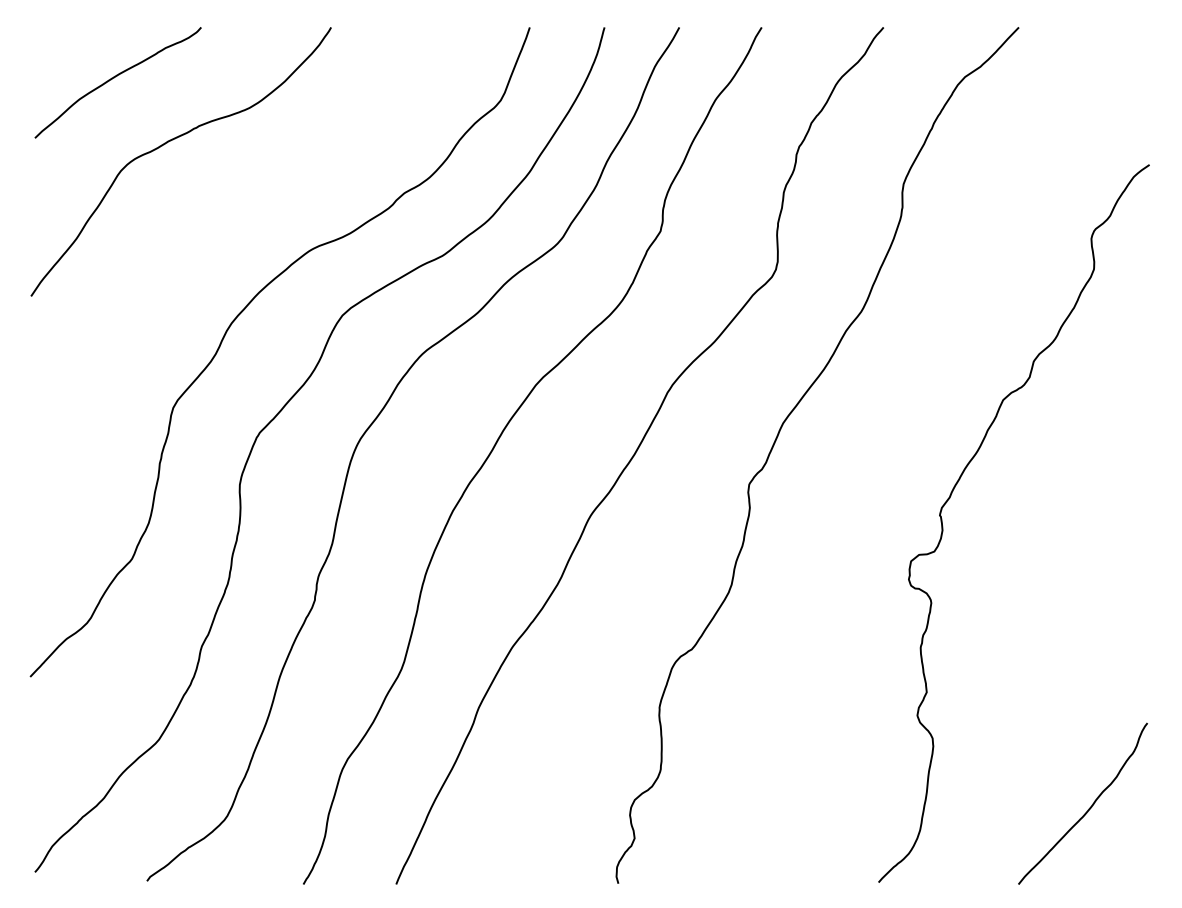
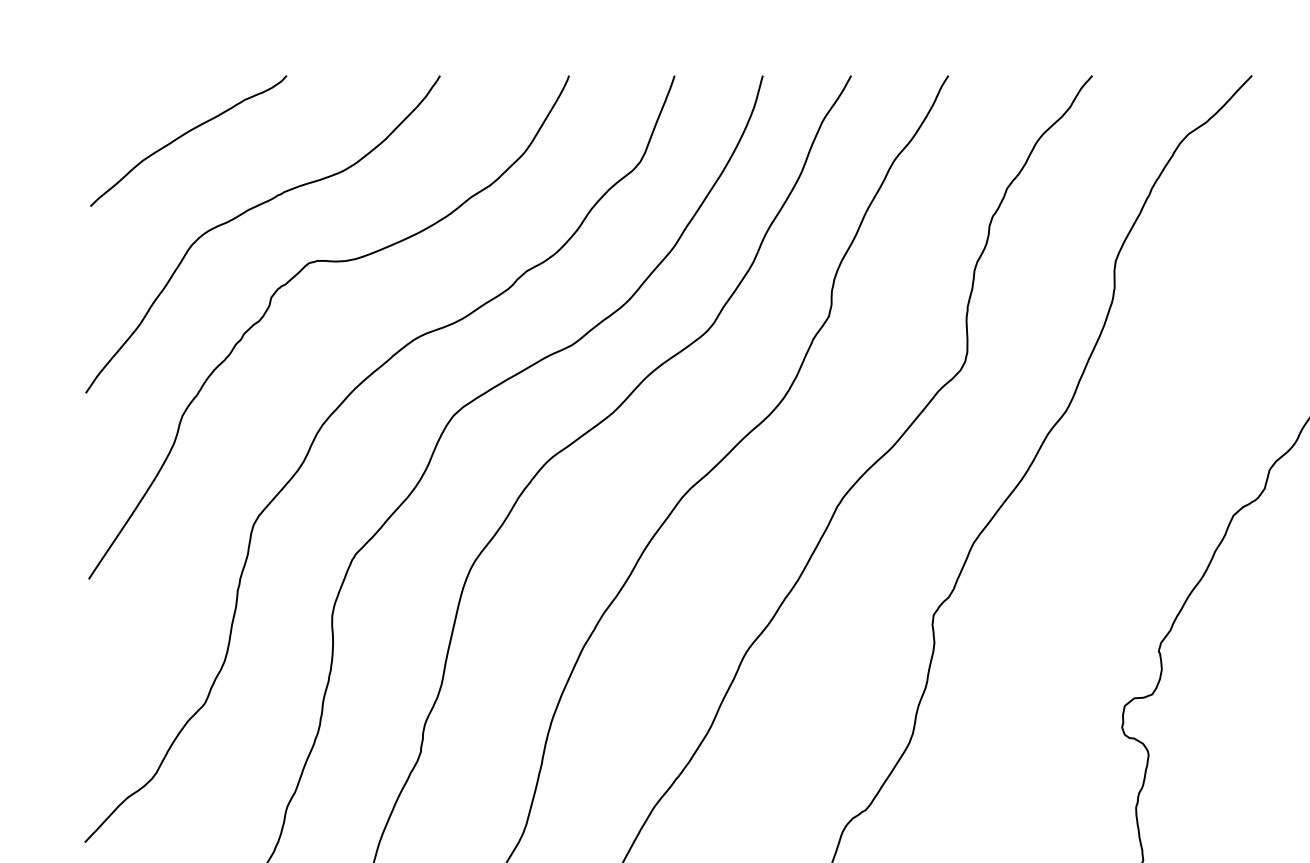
curve: (207, 199) -> (294, 278), added

